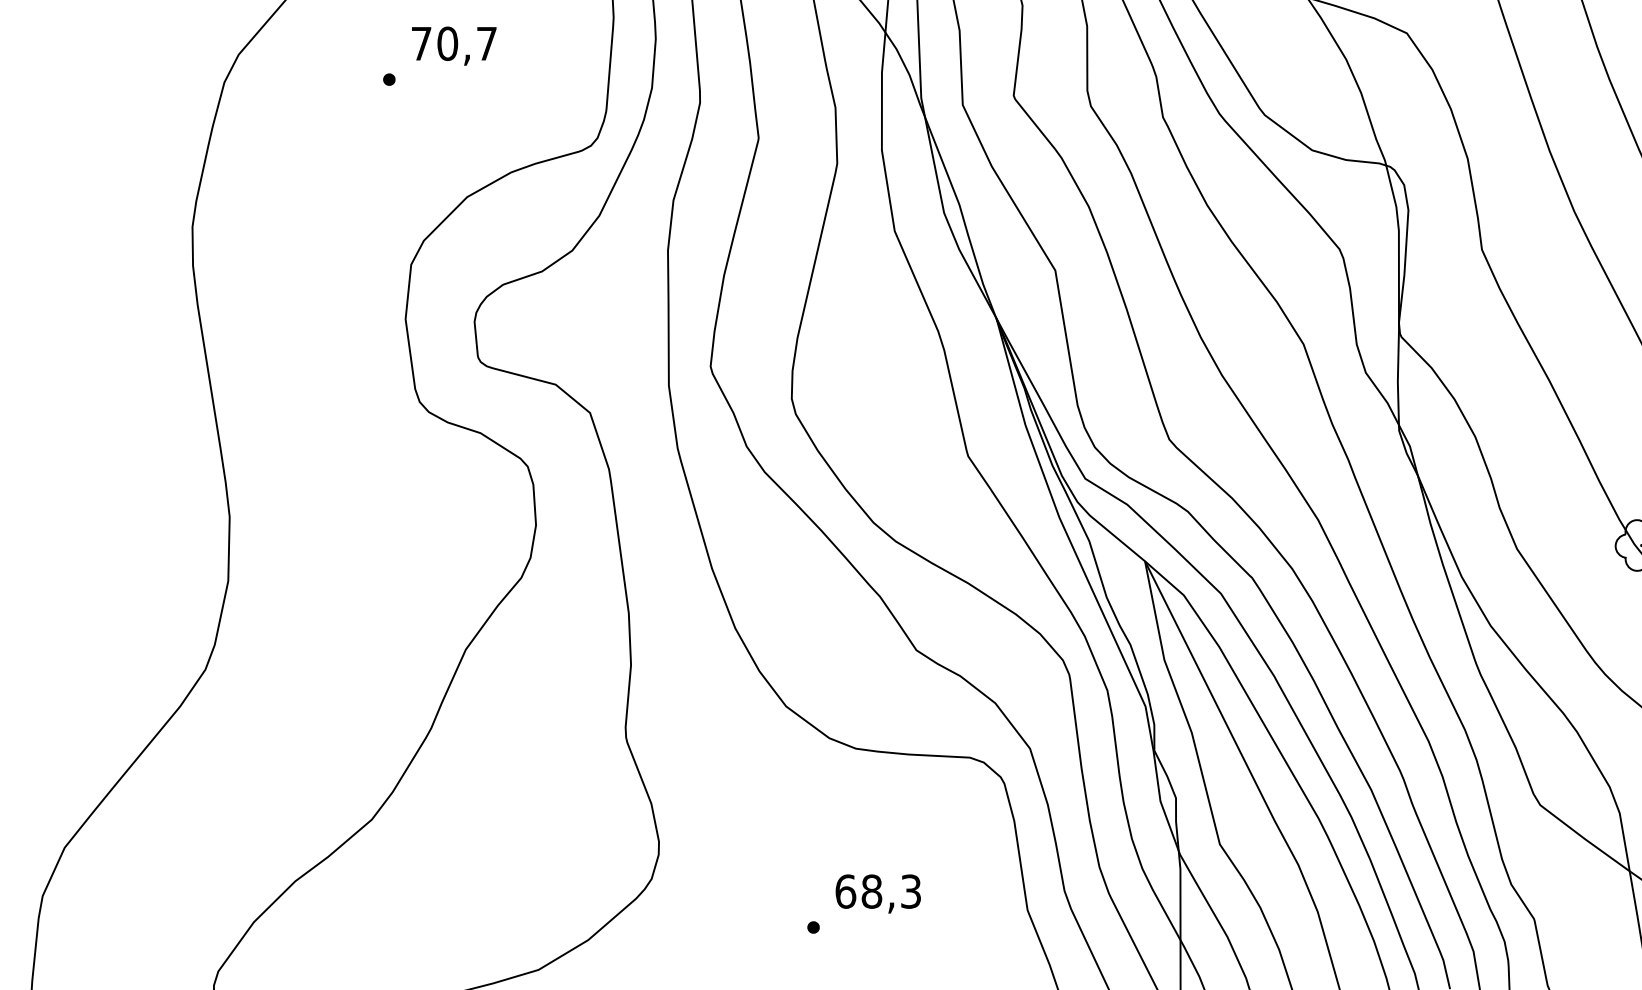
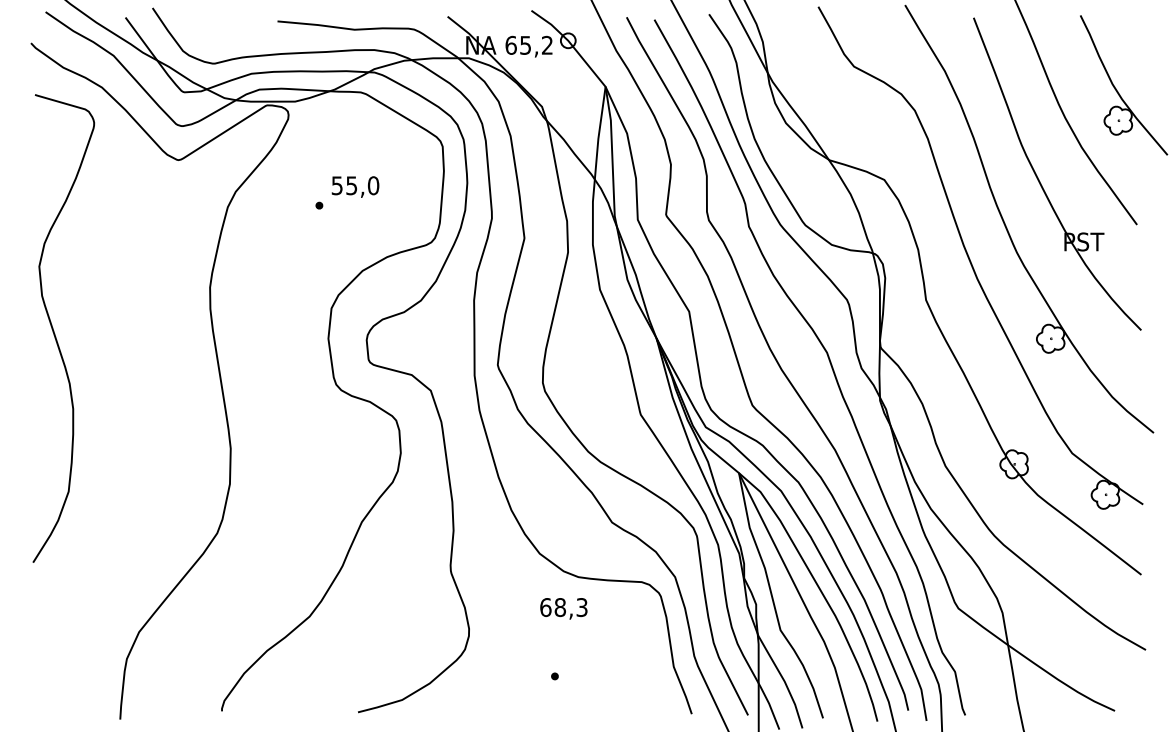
text: (454, 43) -> (355, 185), 70,7 -> 55,0
text: (877, 893) -> (563, 608), moved

